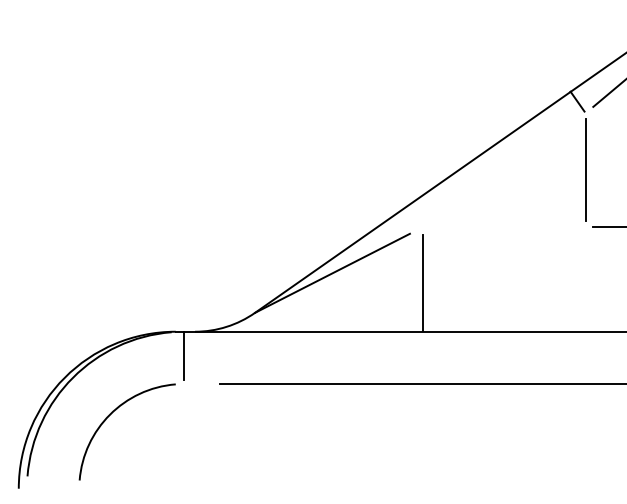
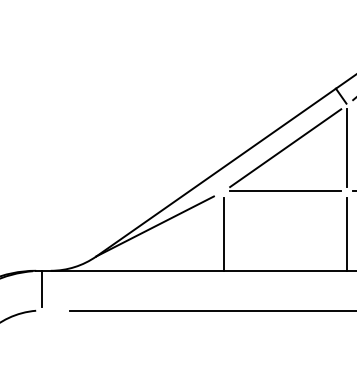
line: (504, 169) -> (285, 147), added
line: (504, 227) -> (285, 191), added
line: (585, 283) -> (347, 234), added

